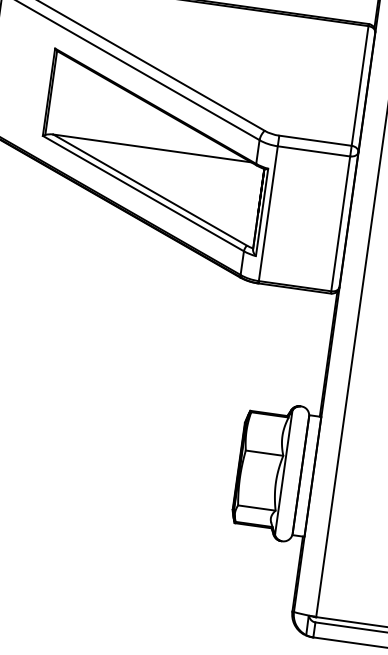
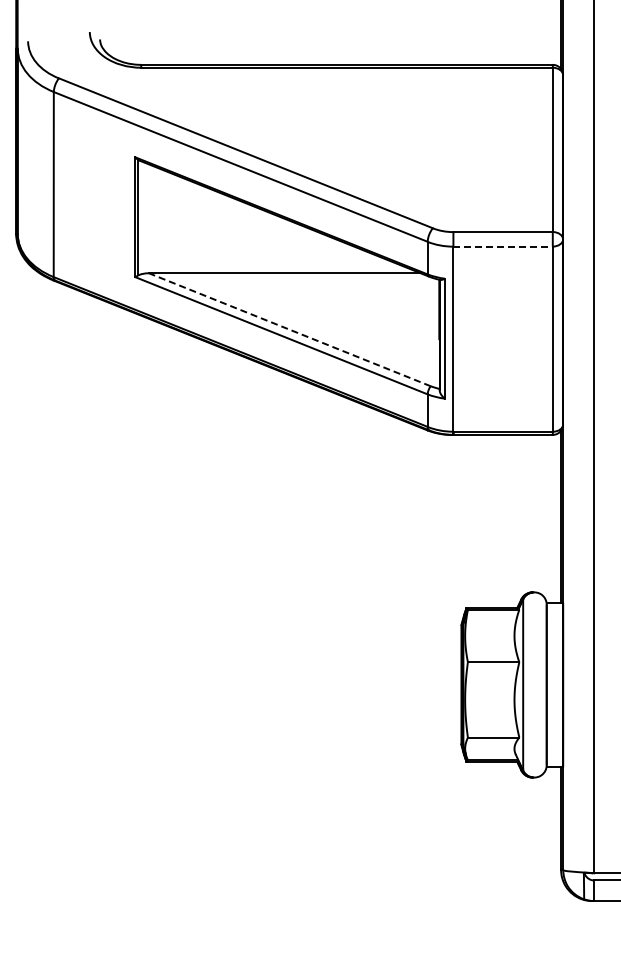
line: (314, 151) -> (503, 246), solid -> dashed
line: (149, 189) -> (289, 329), solid -> dashed

